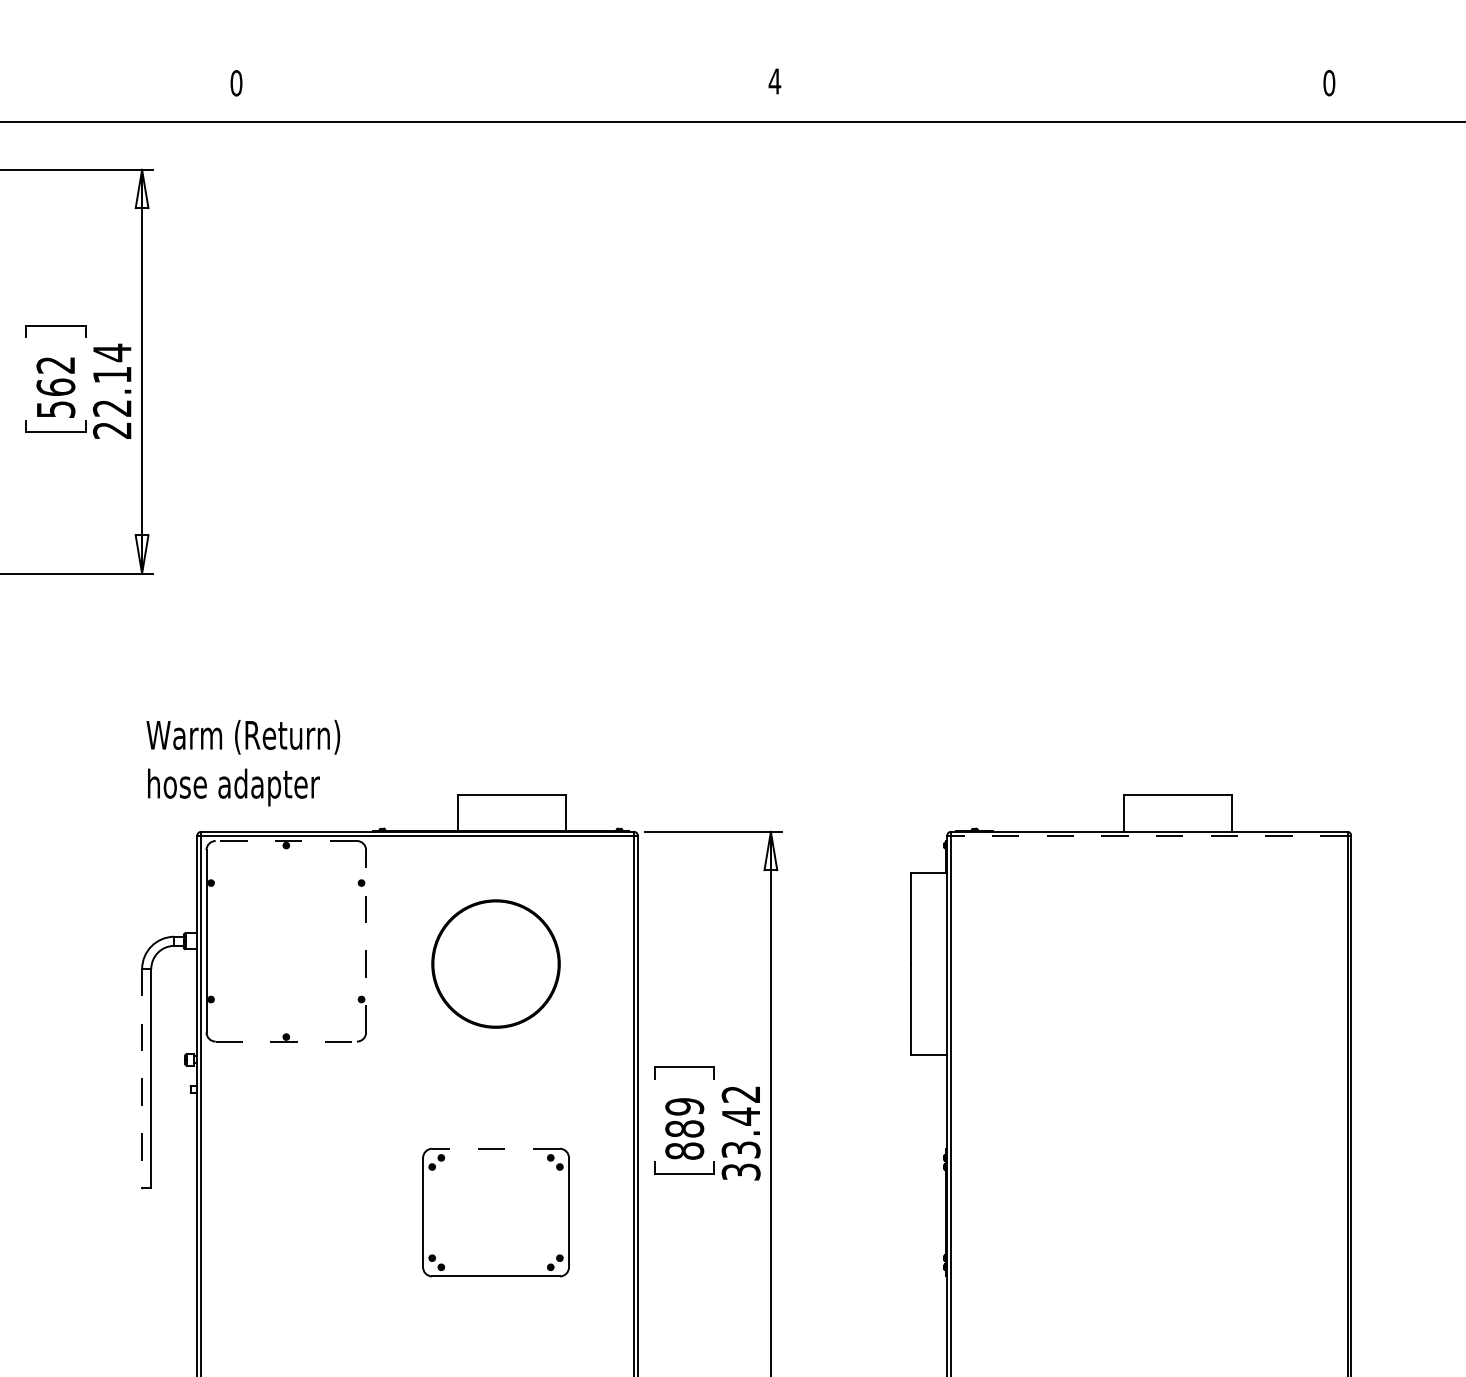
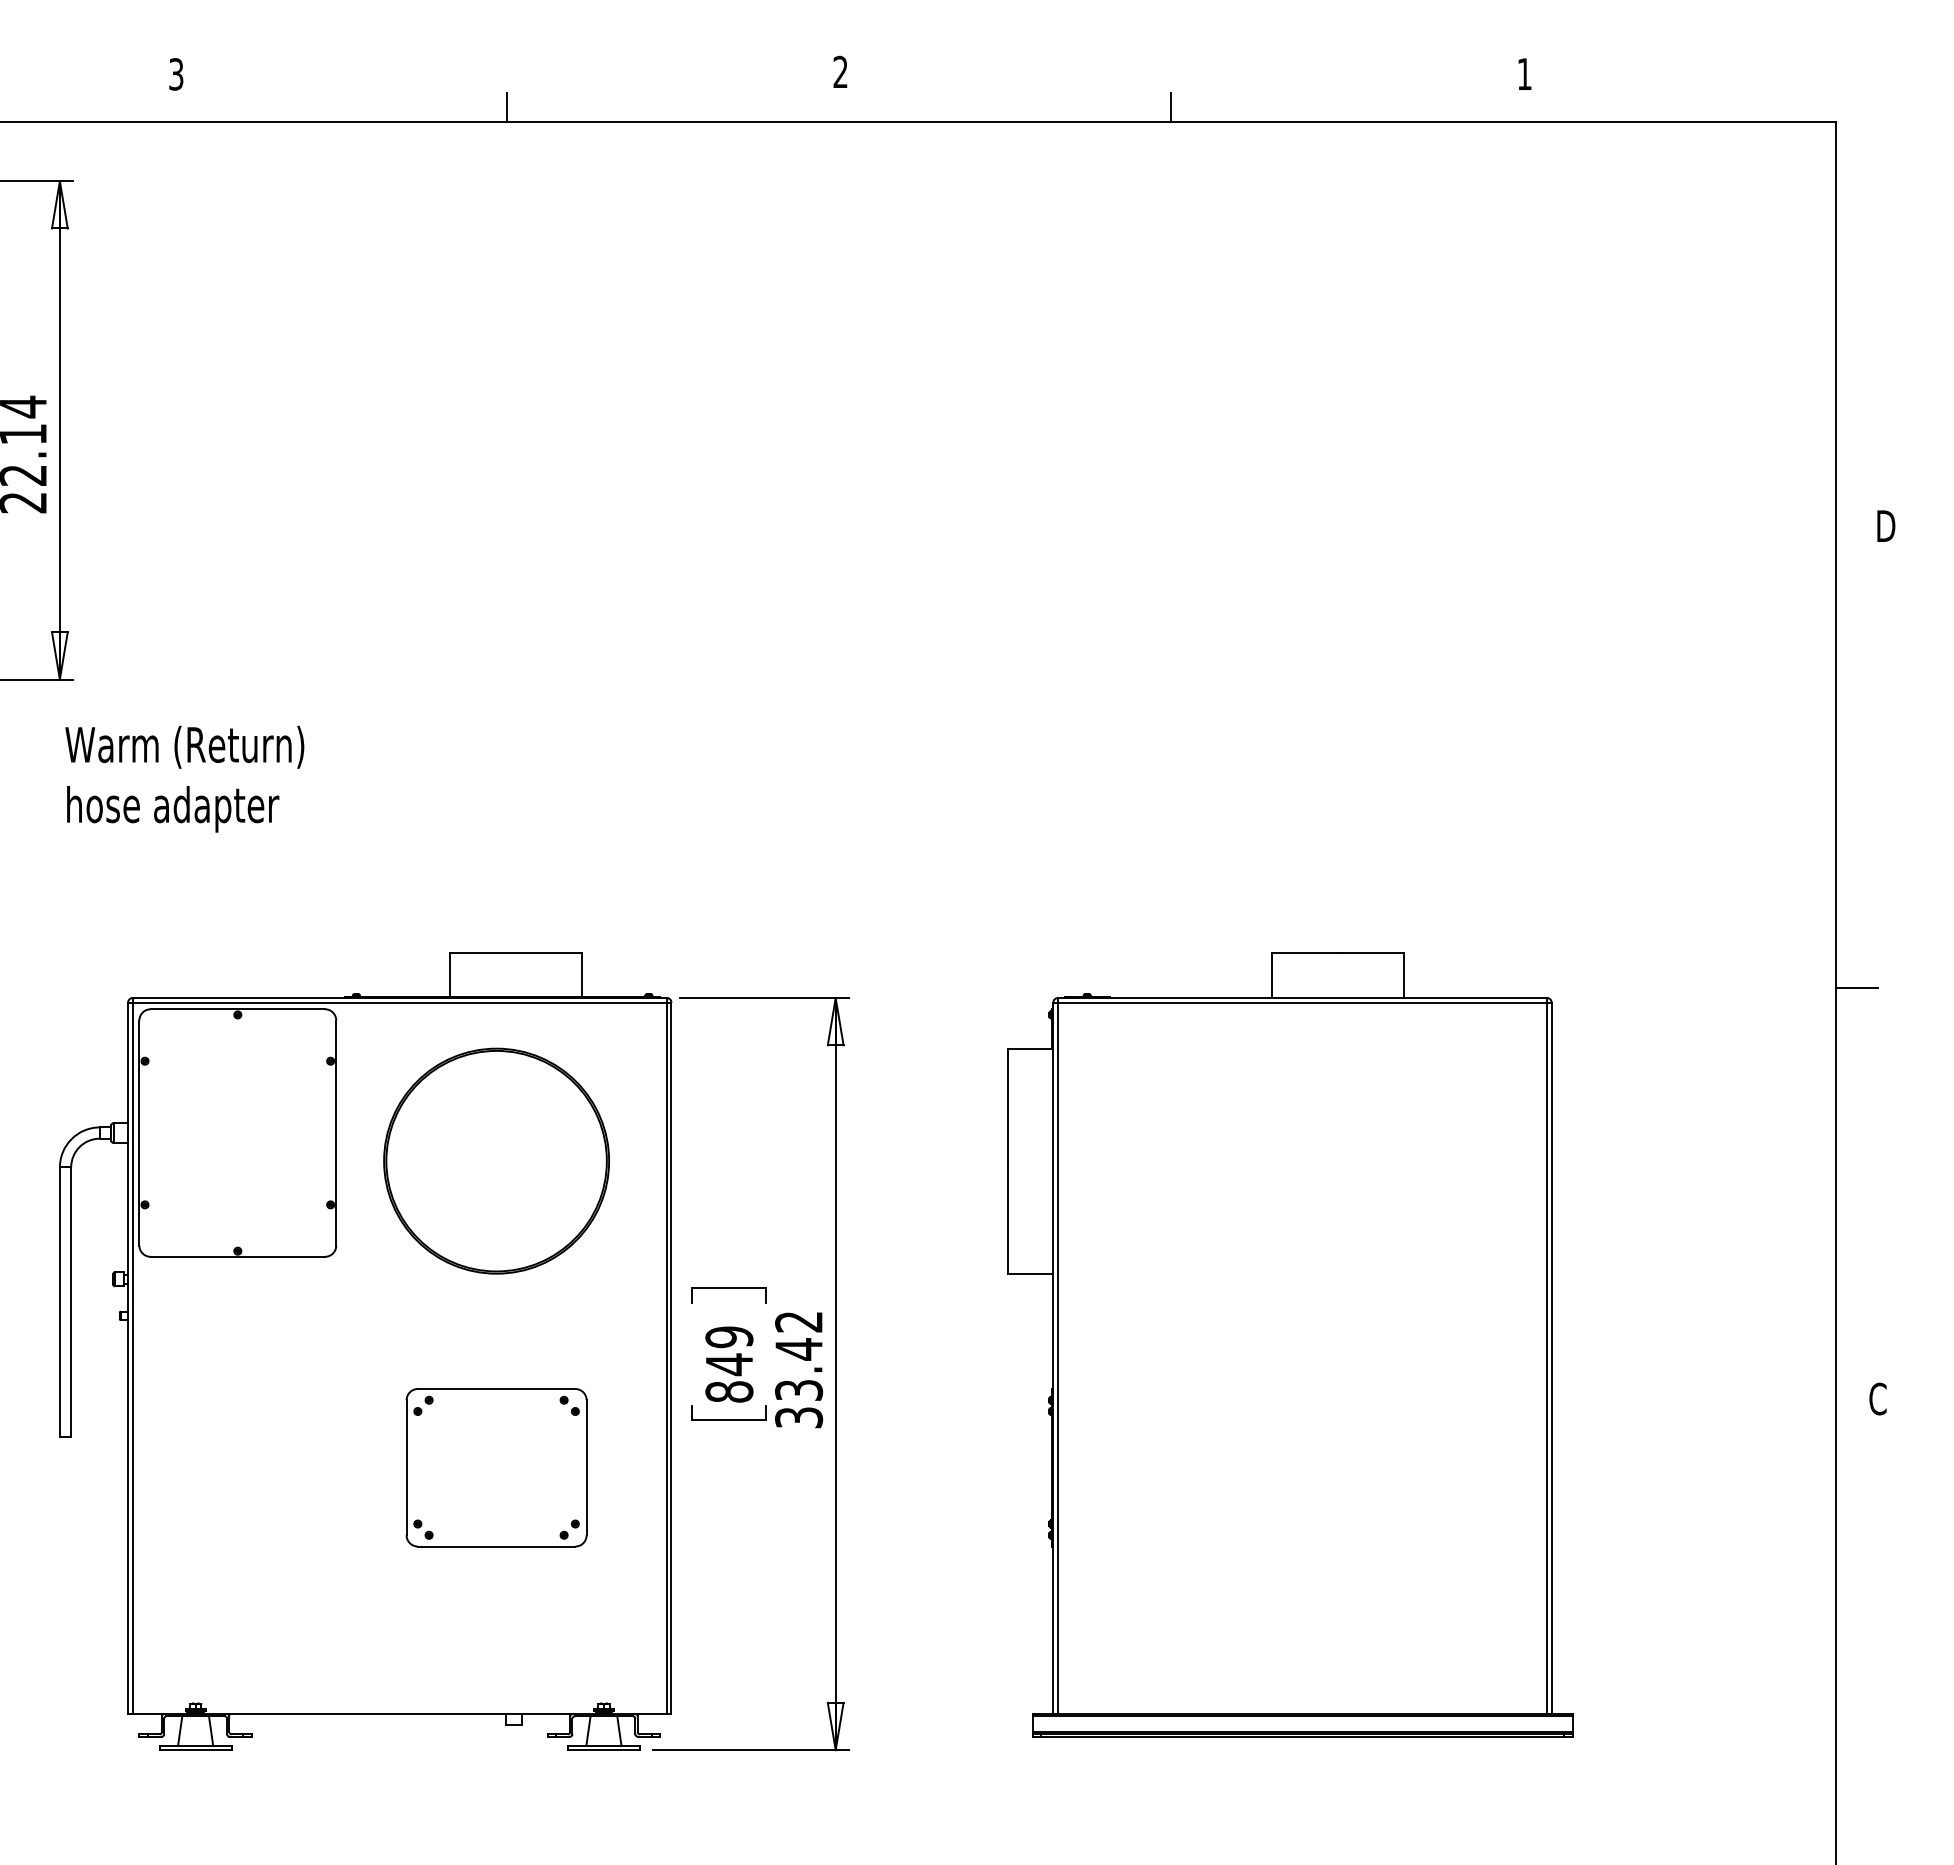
text: (774, 80) -> (840, 71), 4 -> 2
text: (1329, 82) -> (1524, 73), 0 -> 1
text: (236, 83) -> (176, 74), 0 -> 3
line: (504, 110) -> (506, 107), added
line: (1043, 110) -> (1171, 107), added
text: (243, 762) -> (184, 778), moved
line: (1149, 835) -> (1302, 1002), dashed -> solid
line: (286, 841) -> (237, 1009), dashed -> solid
line: (366, 941) -> (336, 1133), dashed -> solid
part: (495, 963) -> (496, 1160), size x1.43
line: (286, 1041) -> (238, 1256), dashed -> solid
line: (141, 1078) -> (59, 1302), dashed -> solid
text: (684, 1128) -> (729, 1364), 889 -> 849
line: (495, 1149) -> (496, 1389), dashed -> solid

